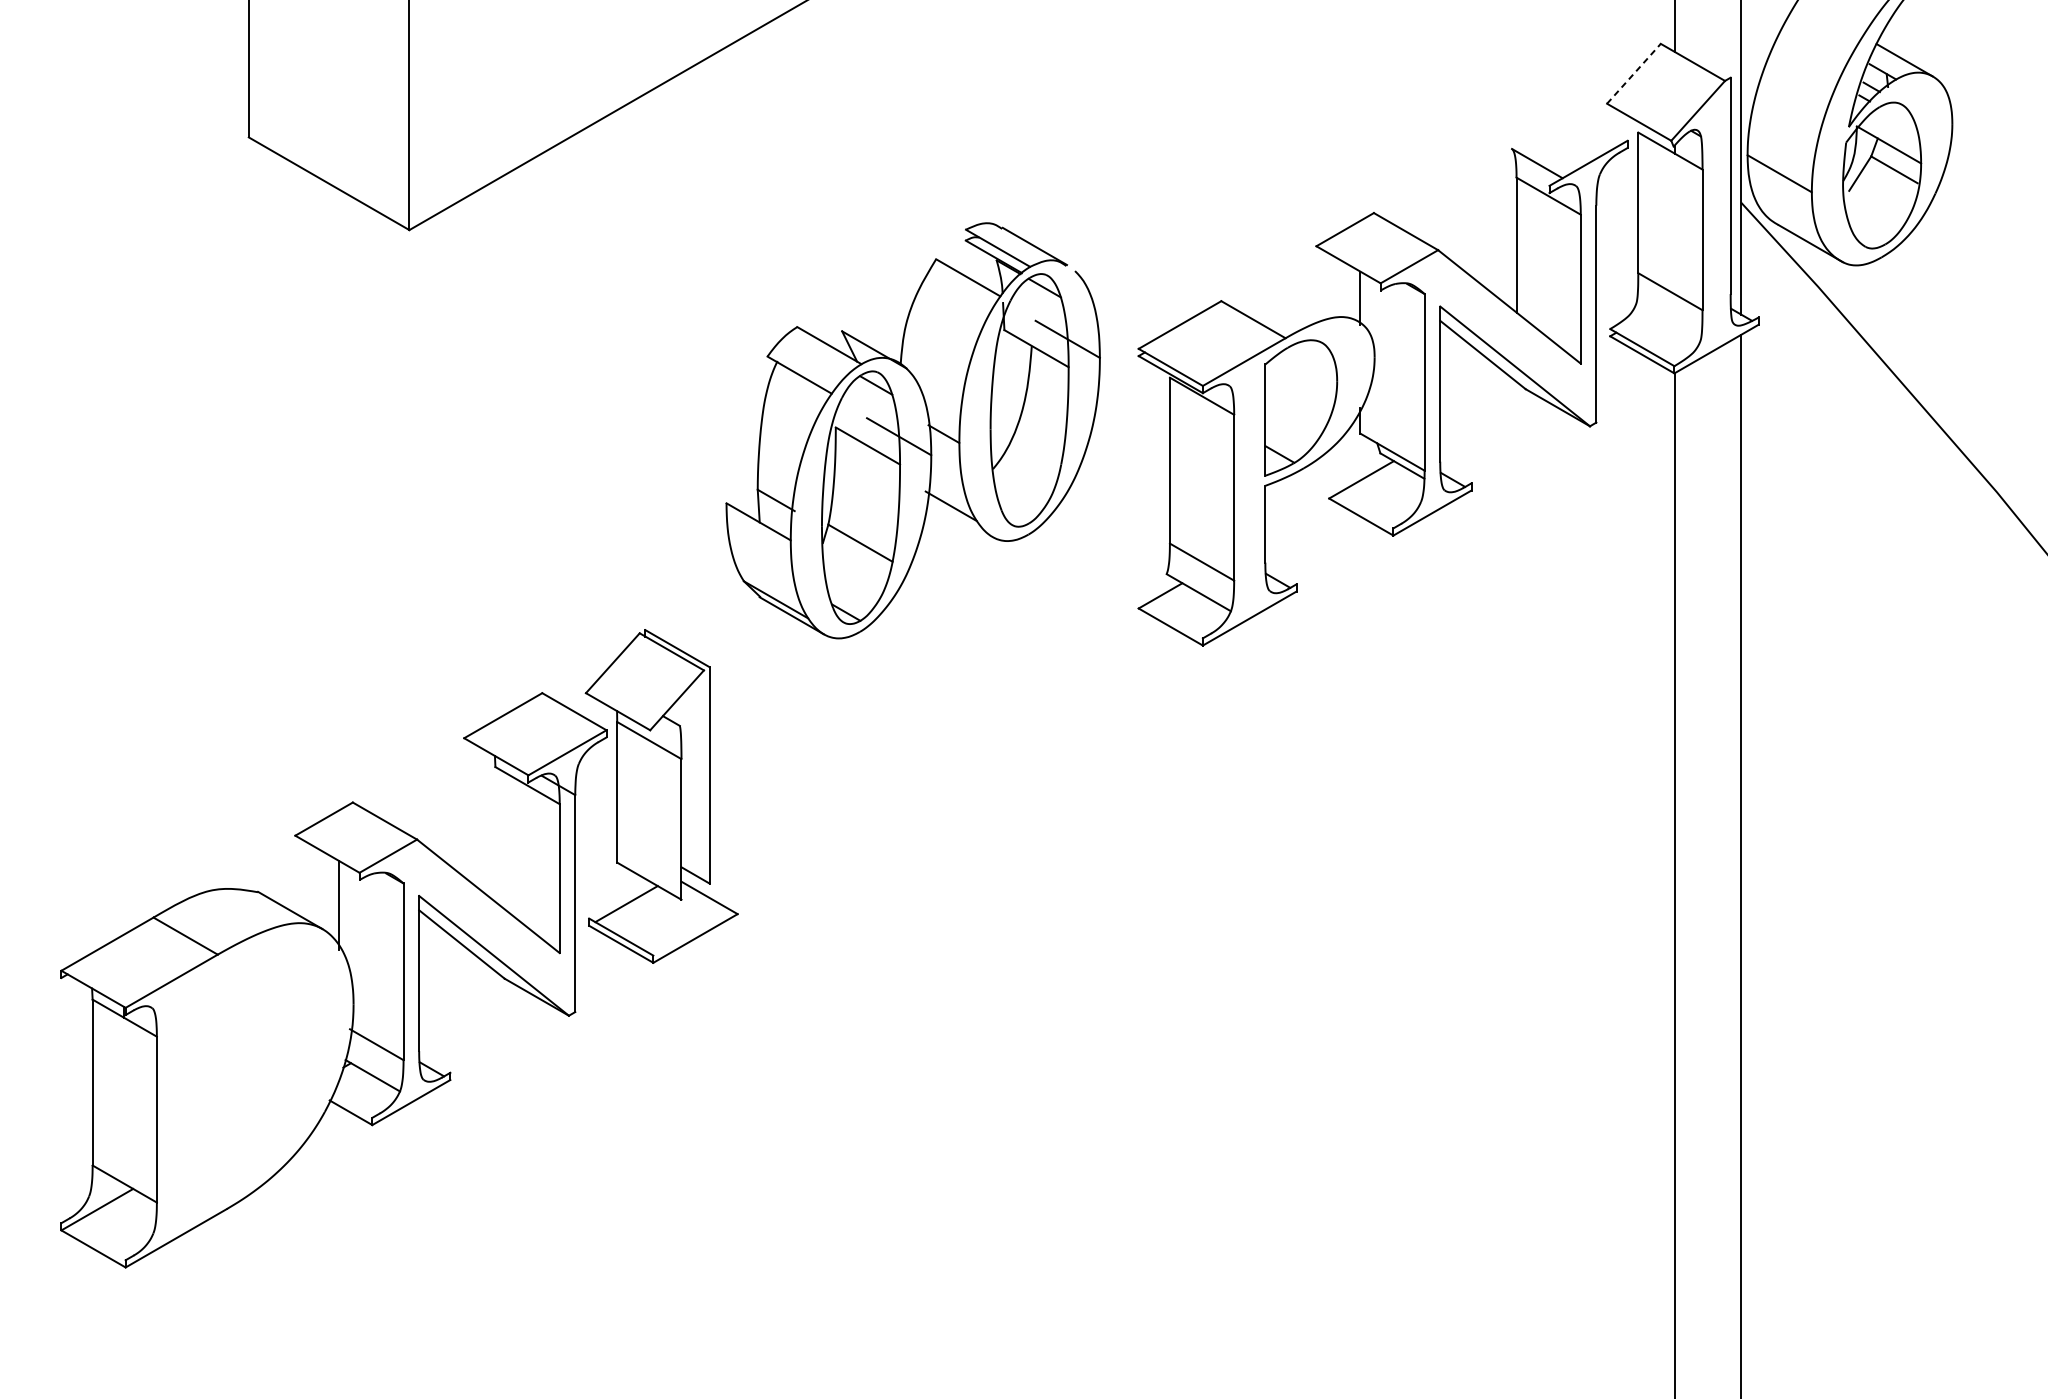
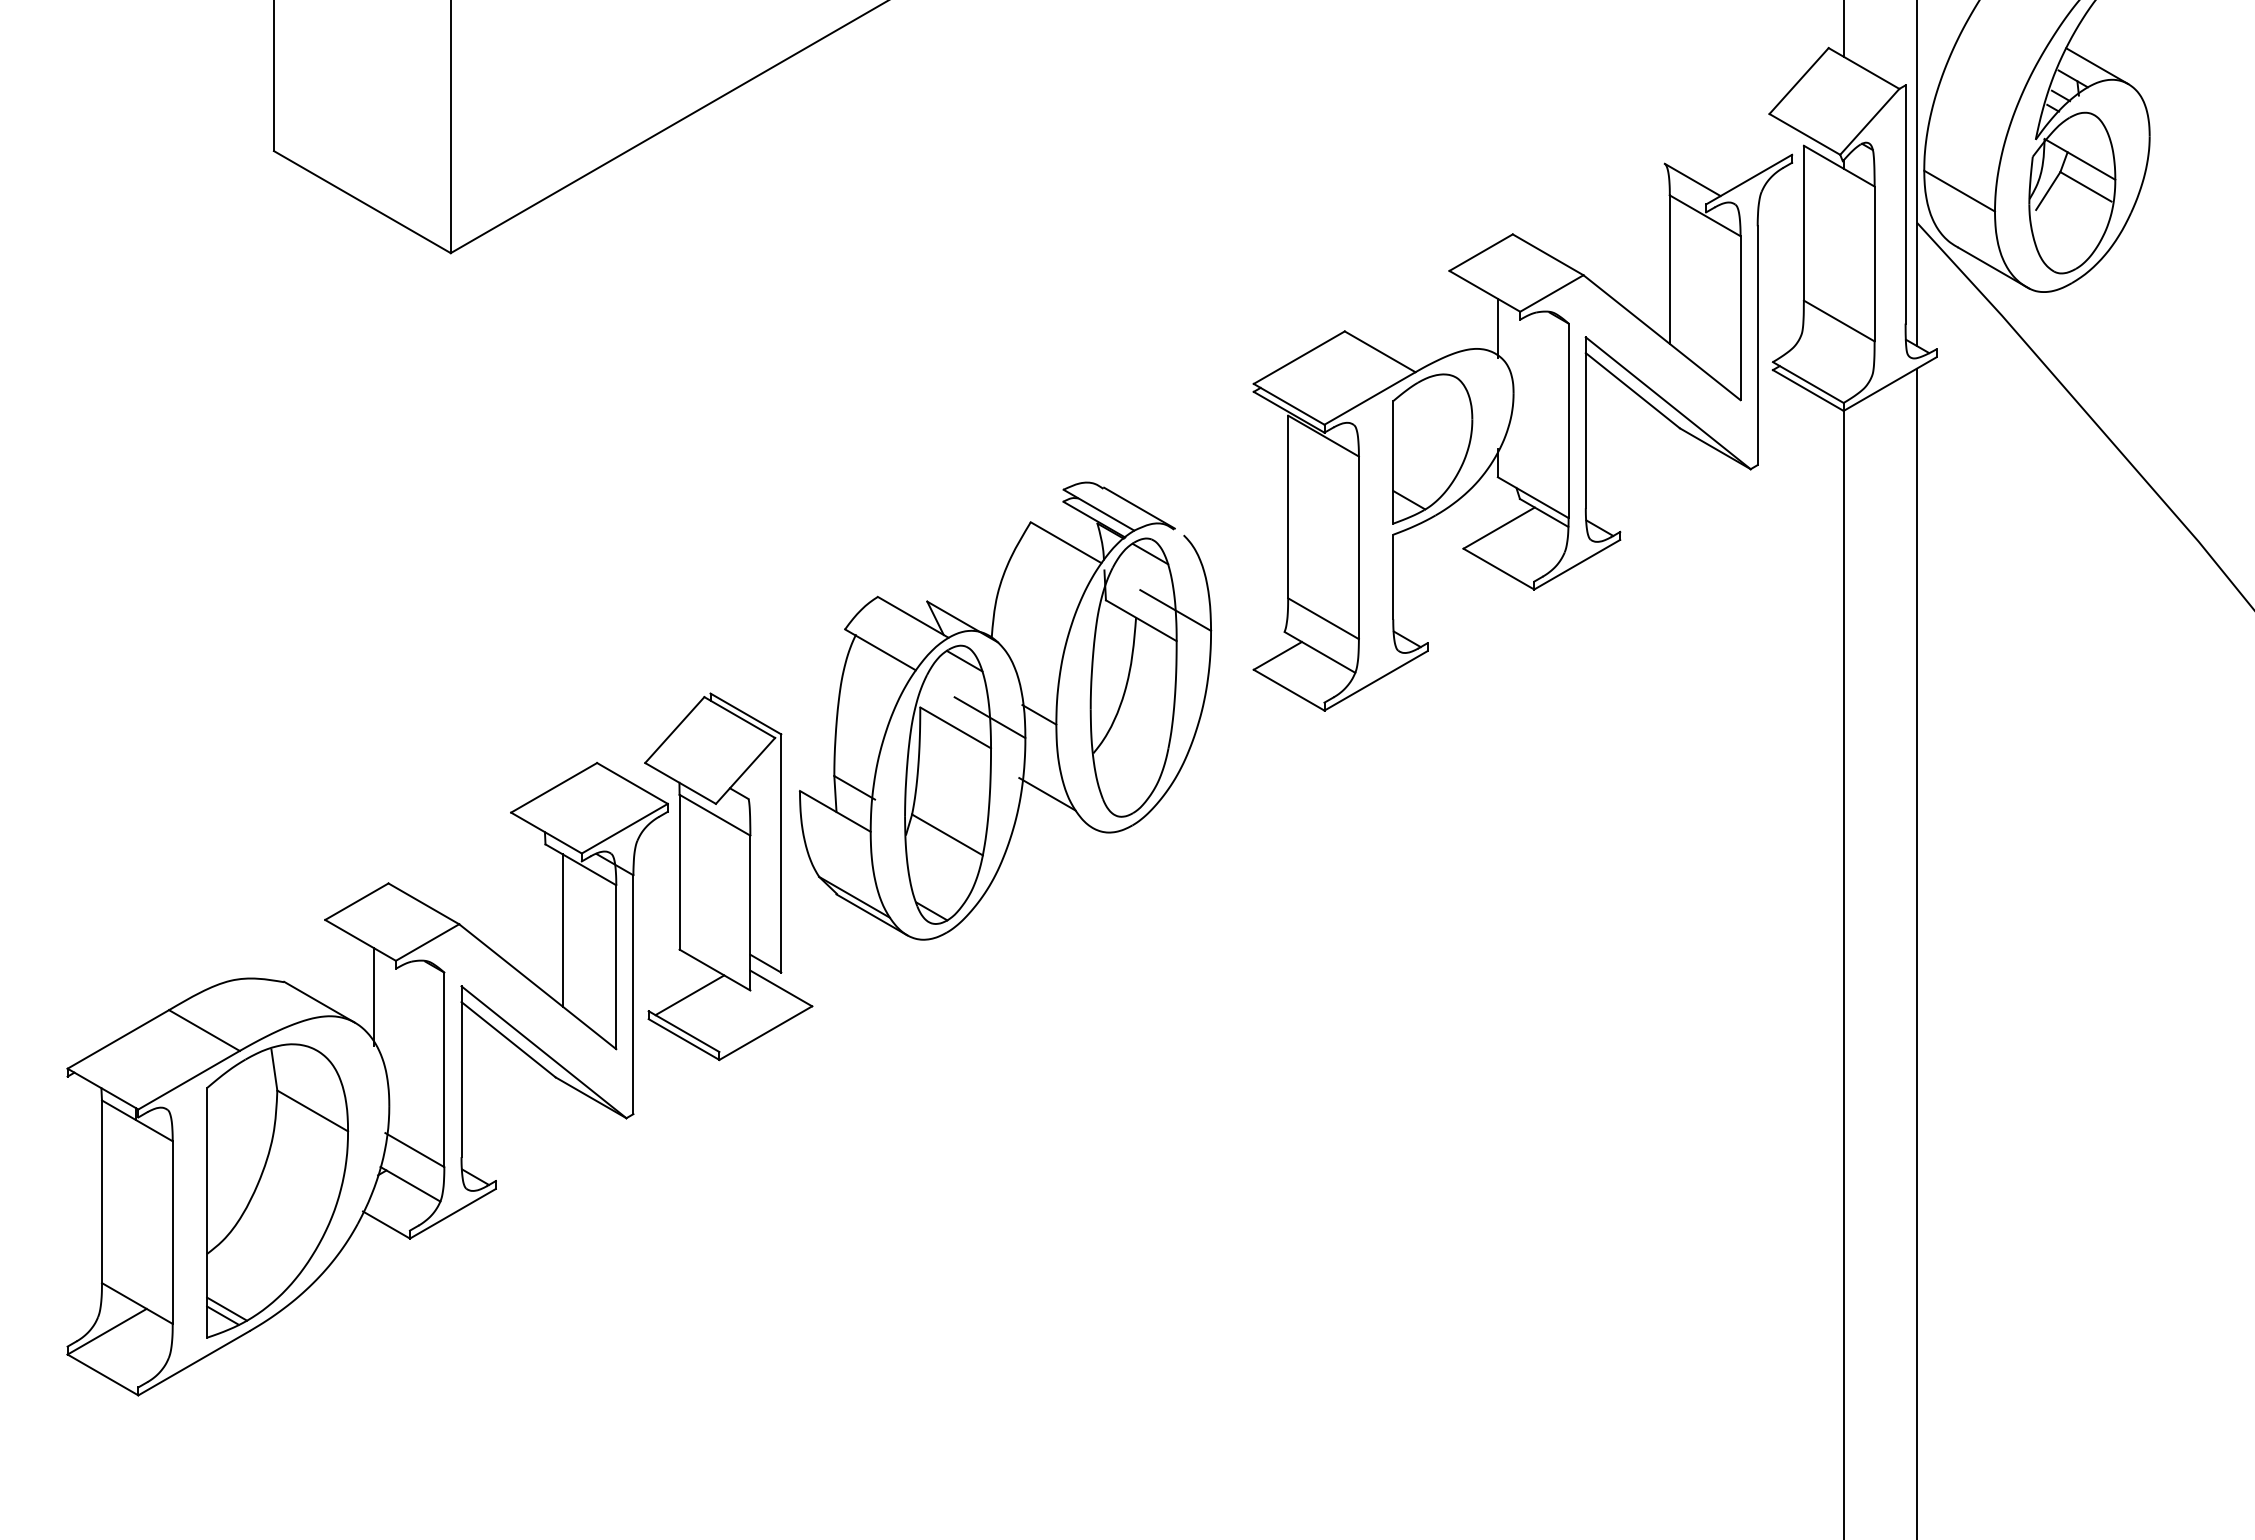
line: (1634, 73) -> (1799, 80), dashed -> solid
part: (913, 430) -> (1005, 710), moved
line: (510, 845) -> (562, 930), added
part: (252, 1081) -> (277, 1190), added

